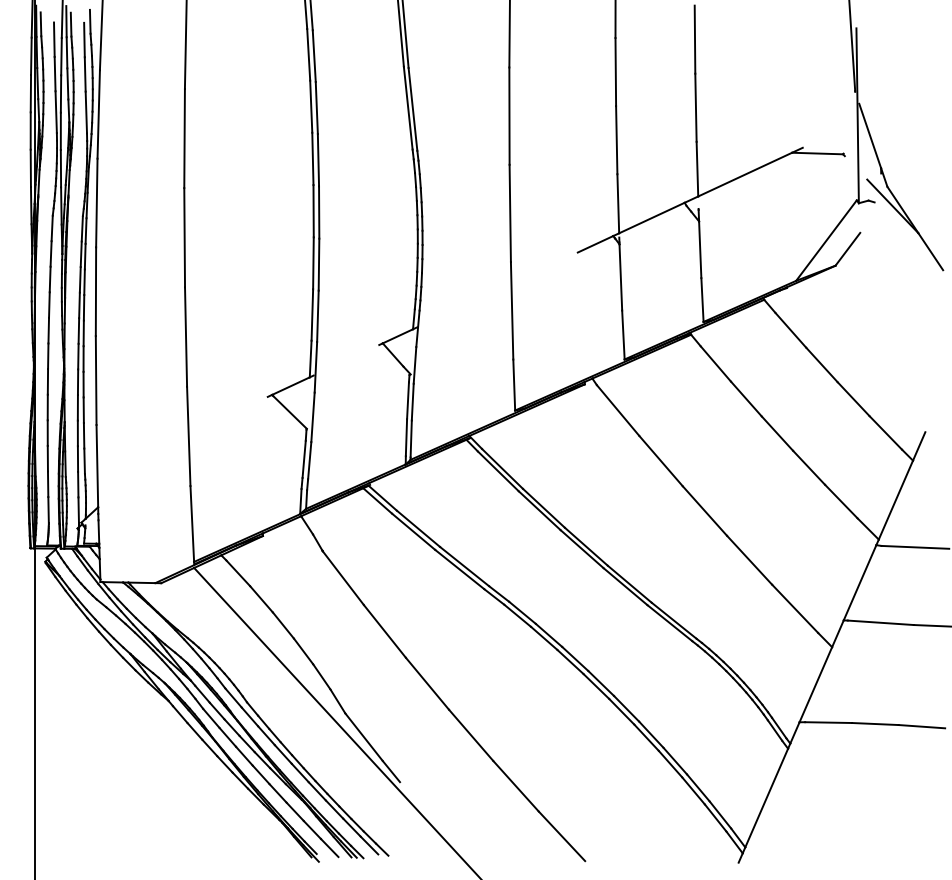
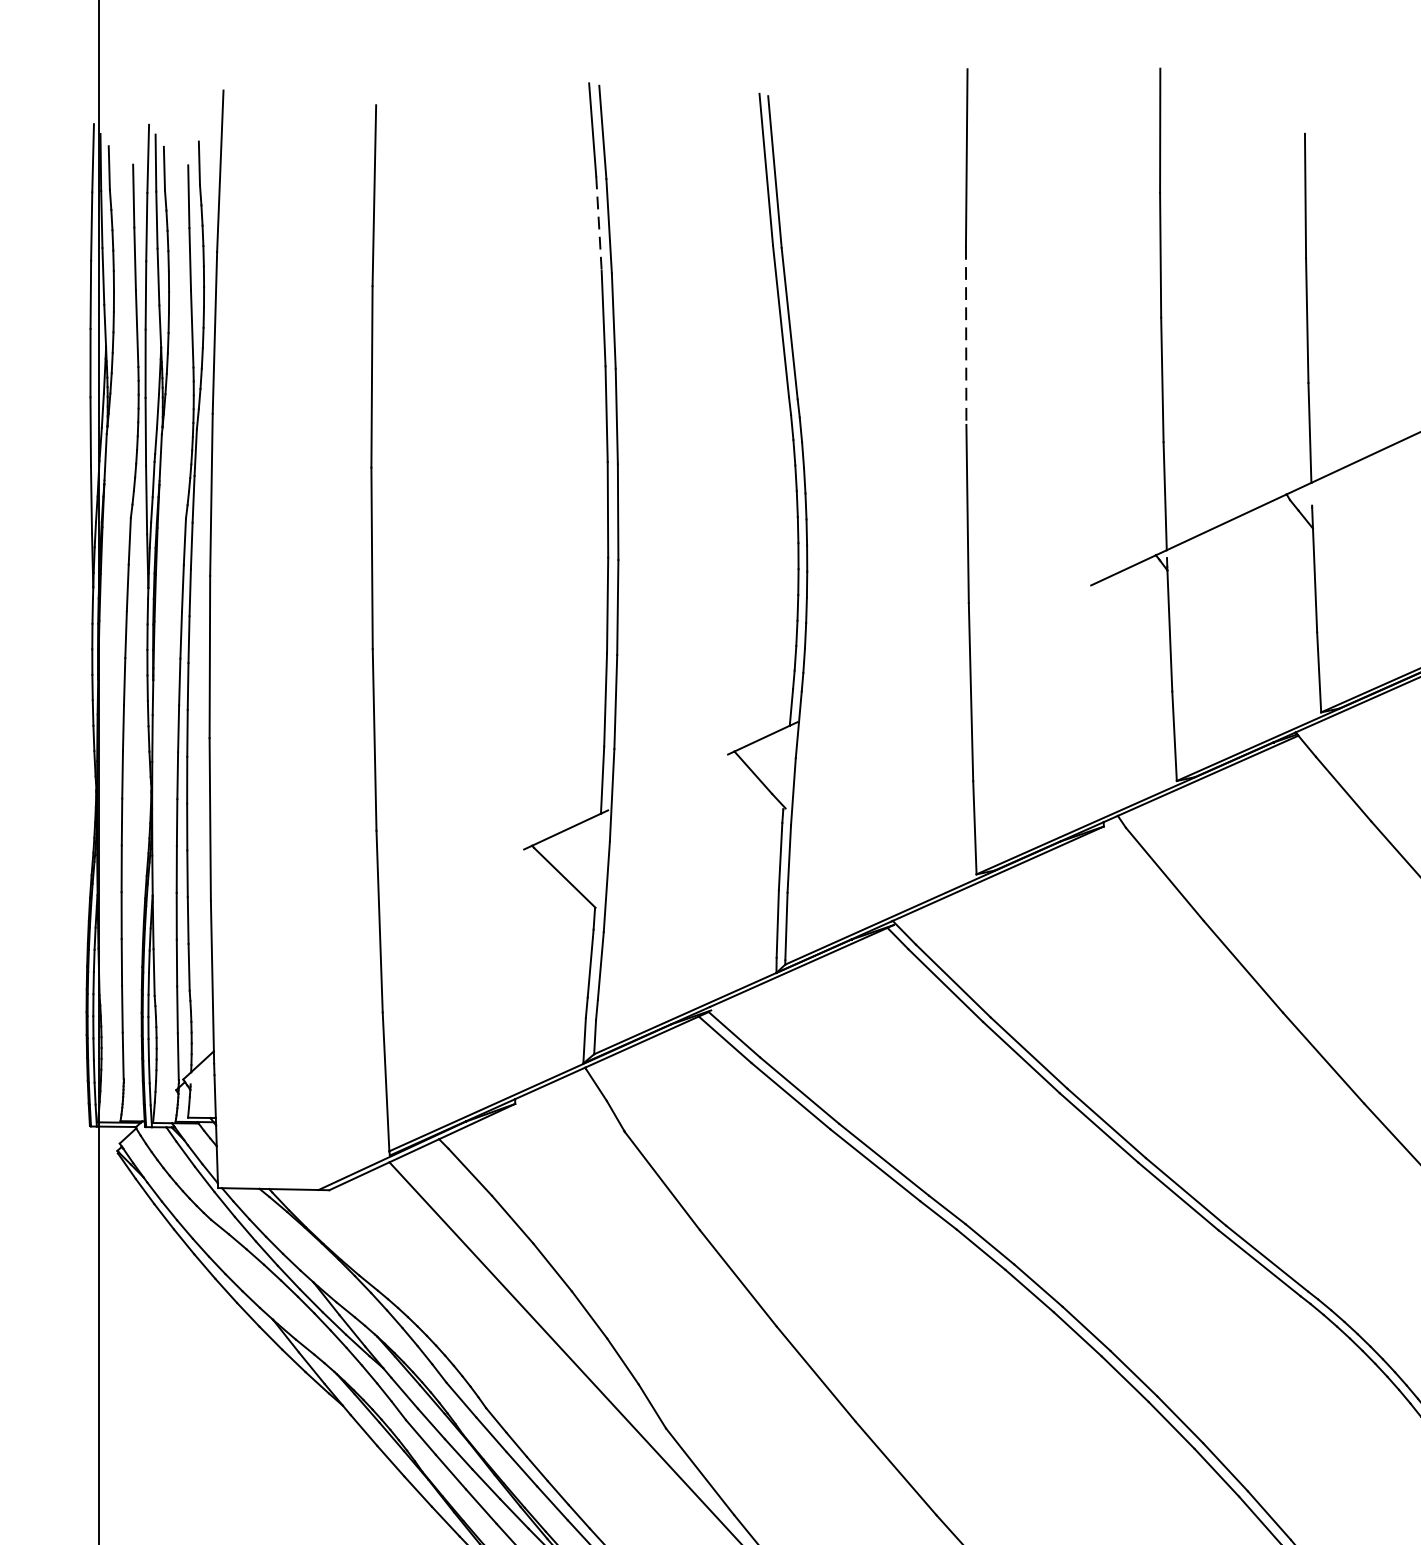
line: (308, 54) -> (598, 223), solid -> dashed
line: (509, 116) -> (966, 336), solid -> dashed

